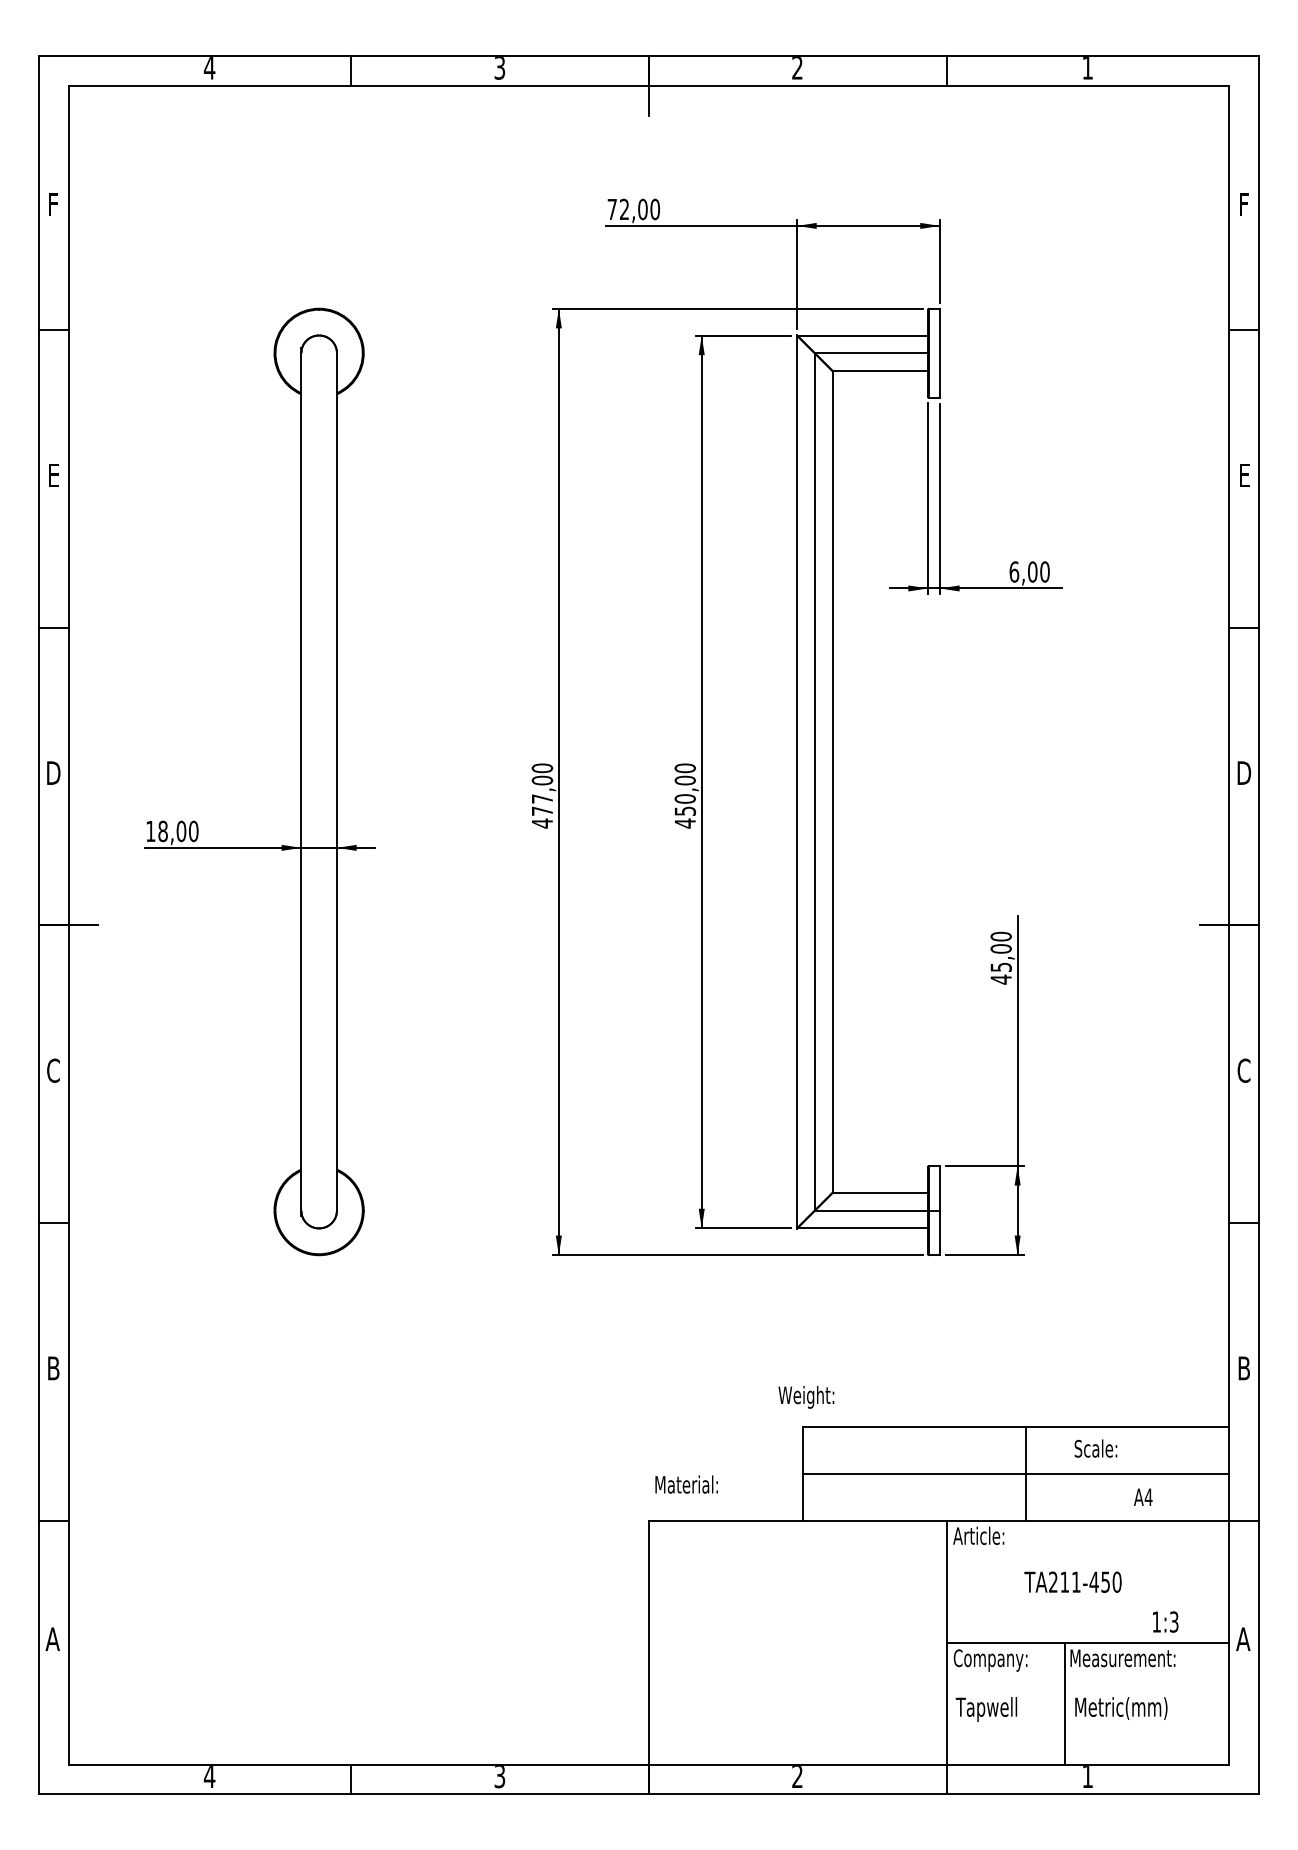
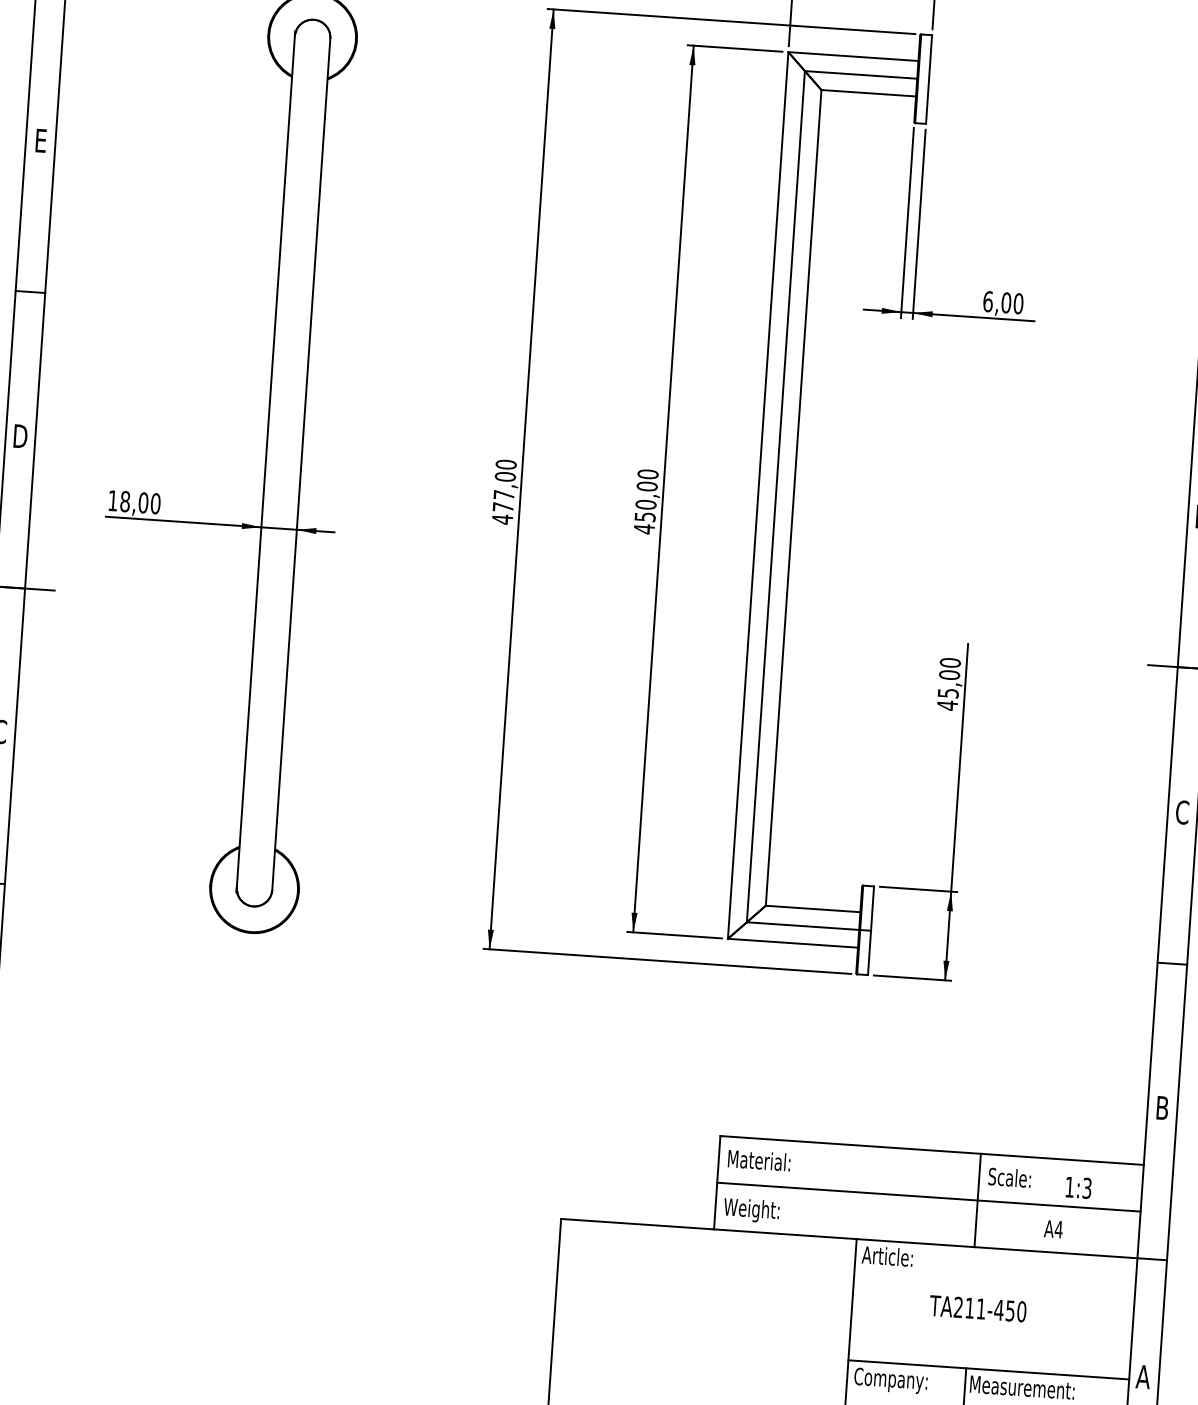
text: (806, 1397) -> (751, 1210), moved
line: (1026, 1473) -> (977, 1200), moved
text: (686, 1484) -> (759, 1160), moved
text: (1165, 1621) -> (1078, 1187), moved

